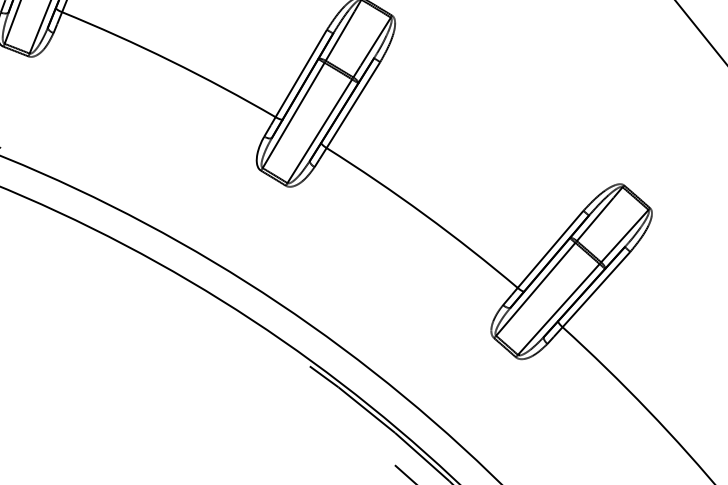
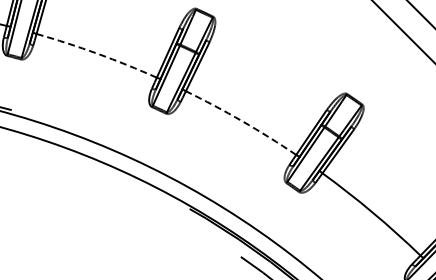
arc: (170, 60) -> (97, 53), solid -> dashed
arc: (425, 215) -> (242, 121), solid -> dashed

